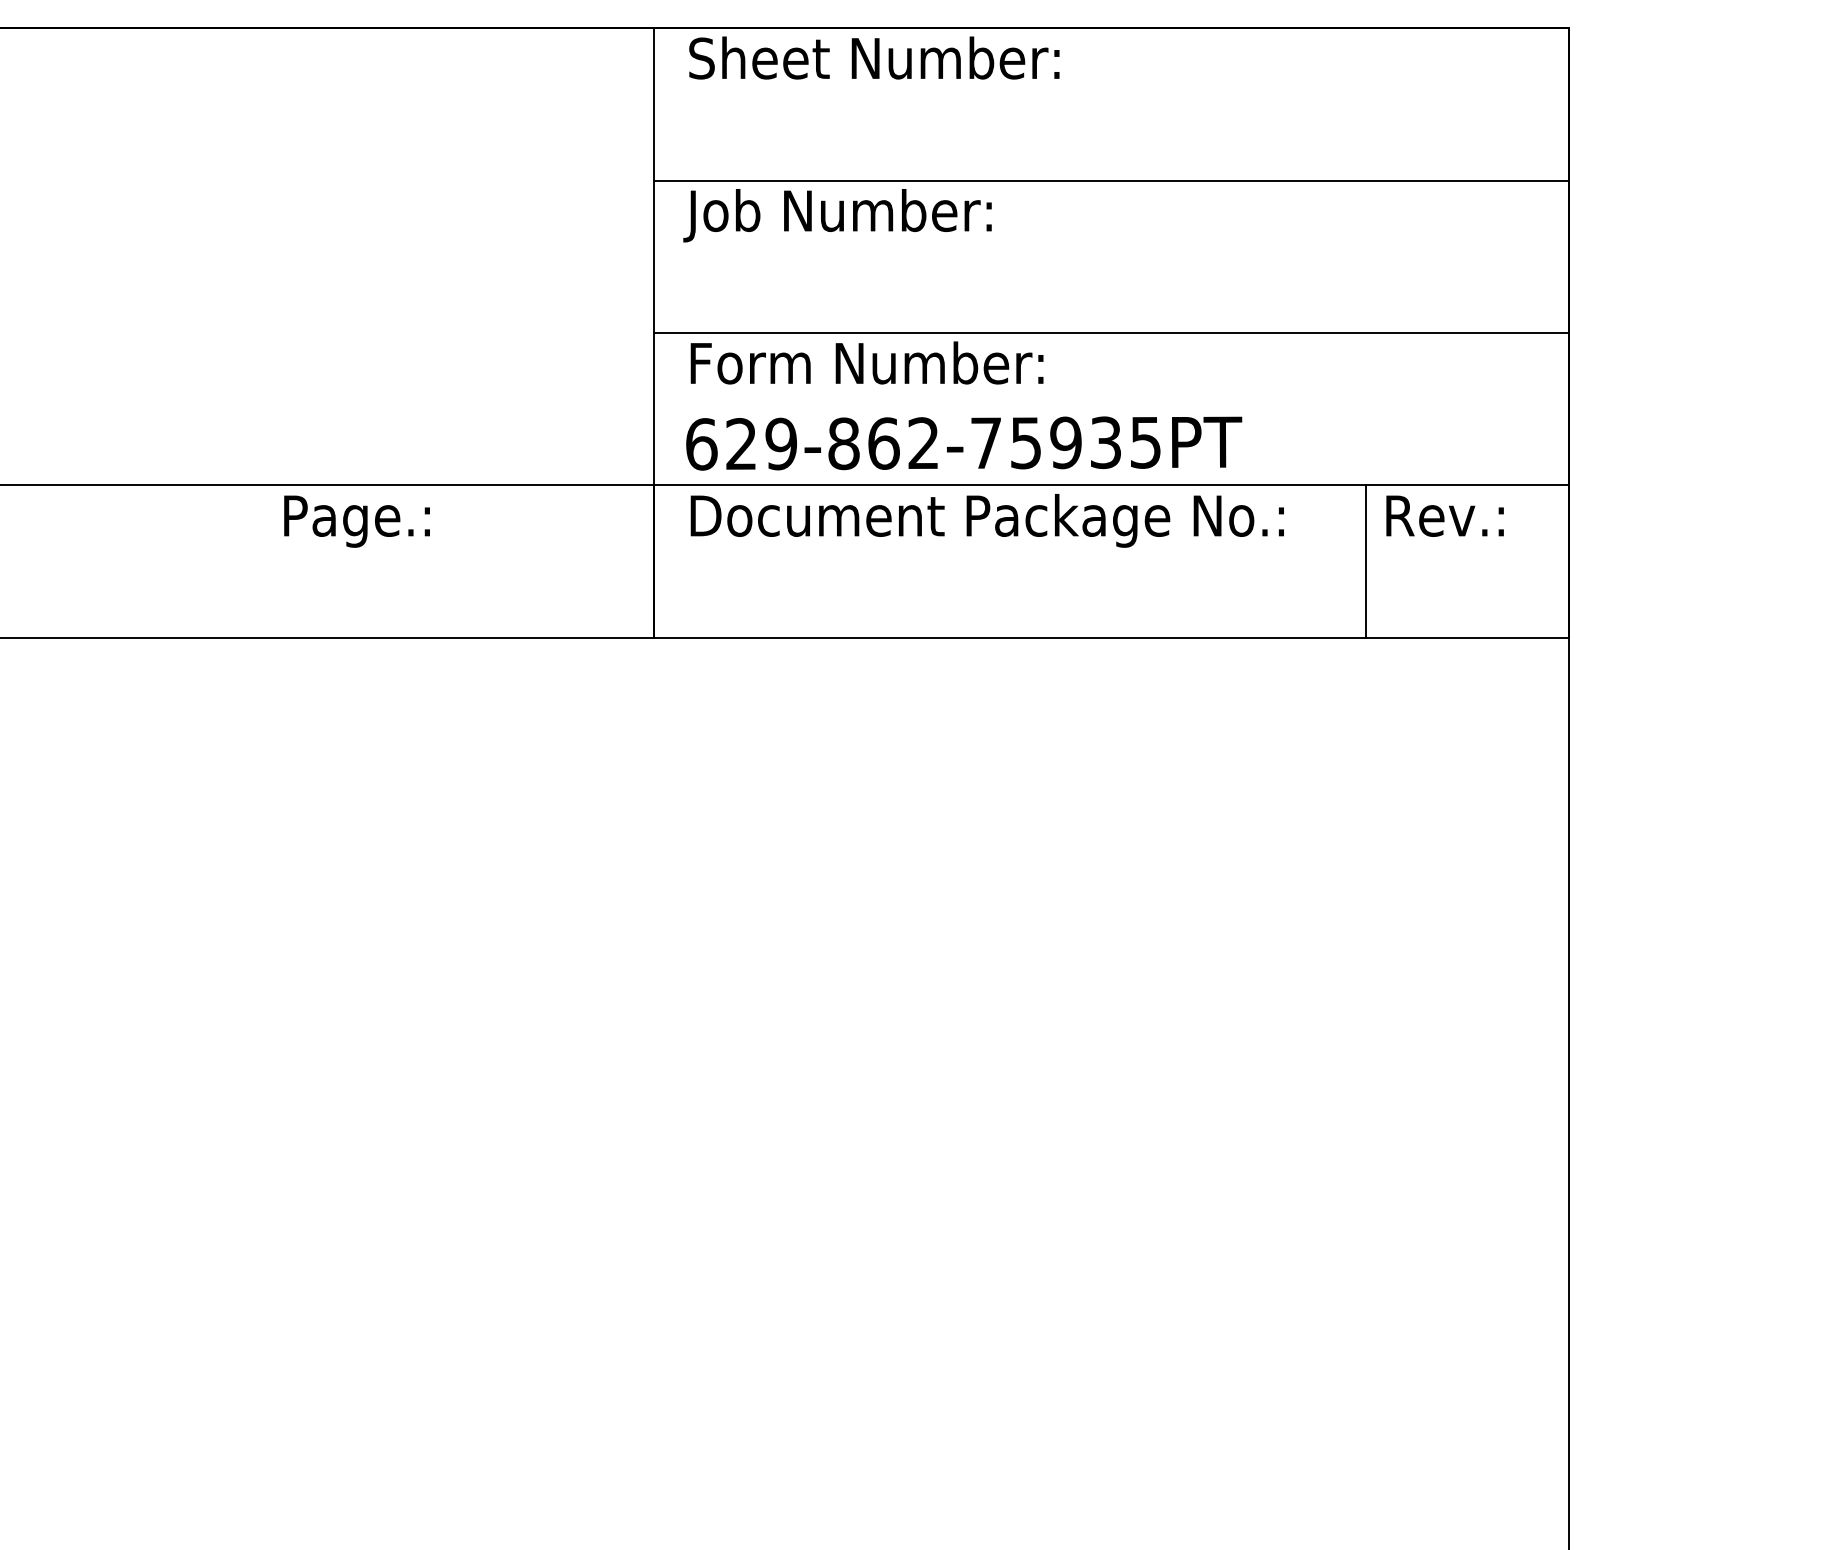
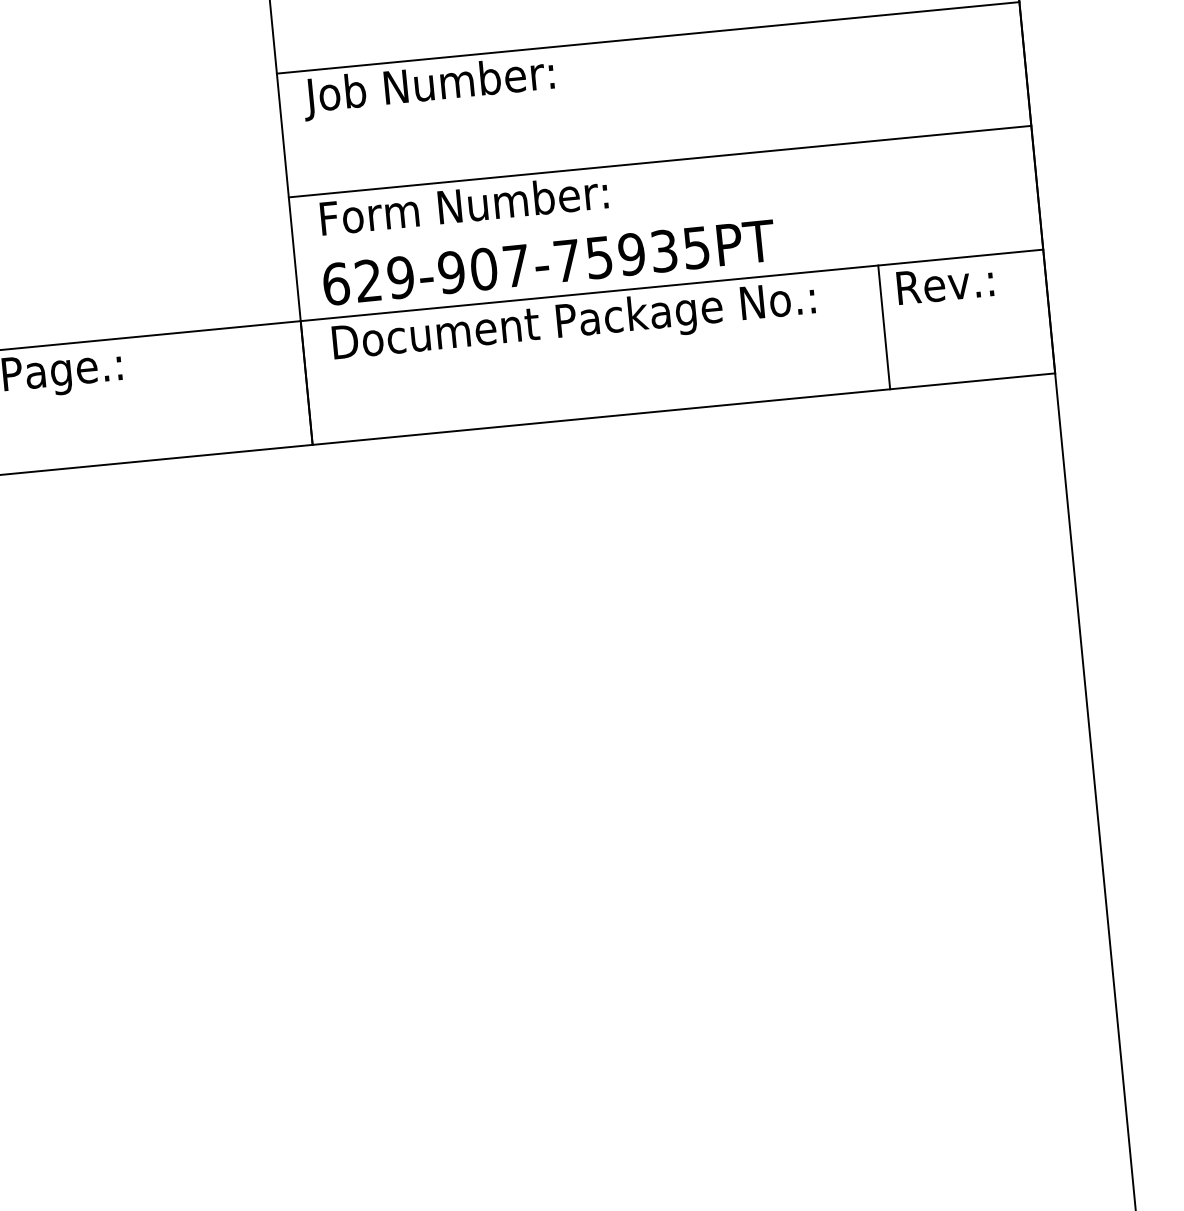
text: (883, 443) -> (483, 269), 629-862-75935PT -> 629-907-75935PT

